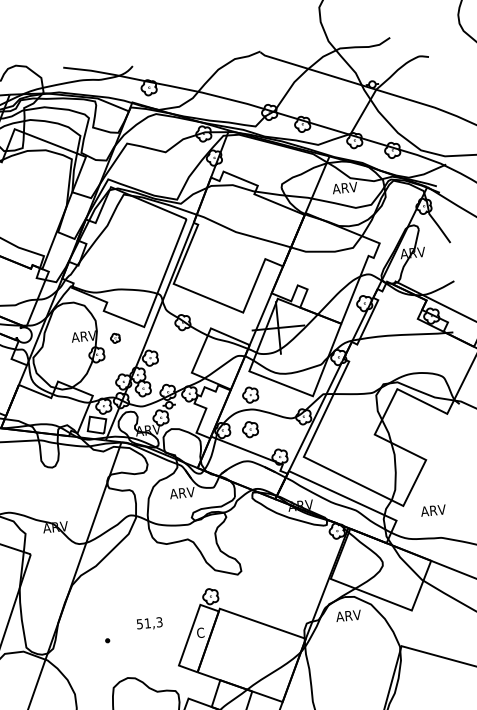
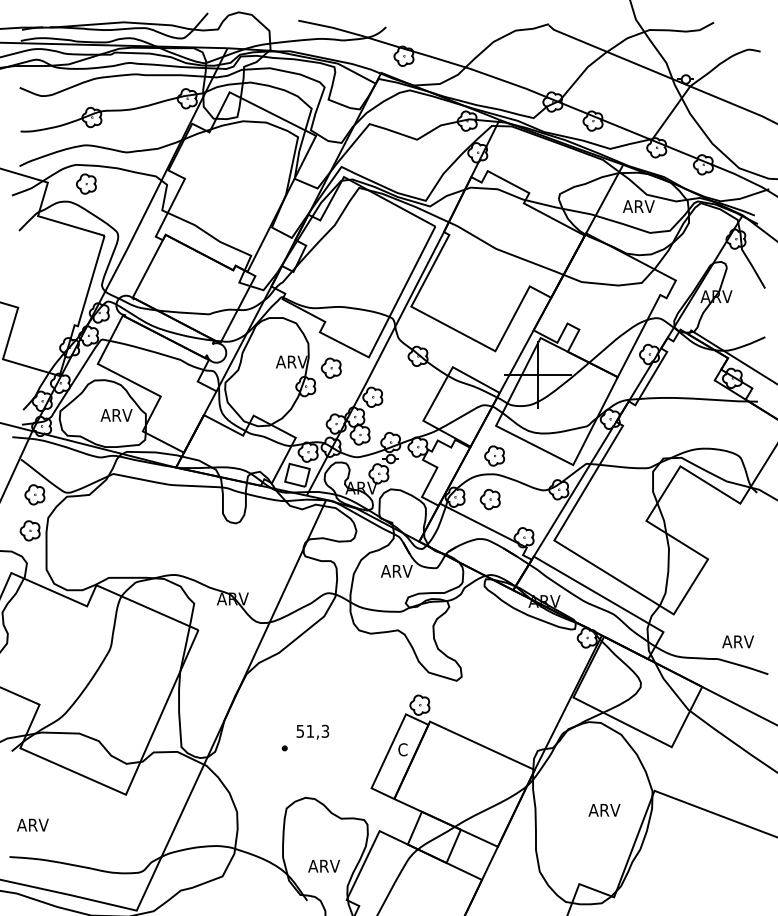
part: (114, 337) -> (330, 367), size x1.67
text: (432, 510) -> (737, 641), moved
text: (348, 616) -> (604, 810), moved
text: (149, 623) -> (312, 731), moved

